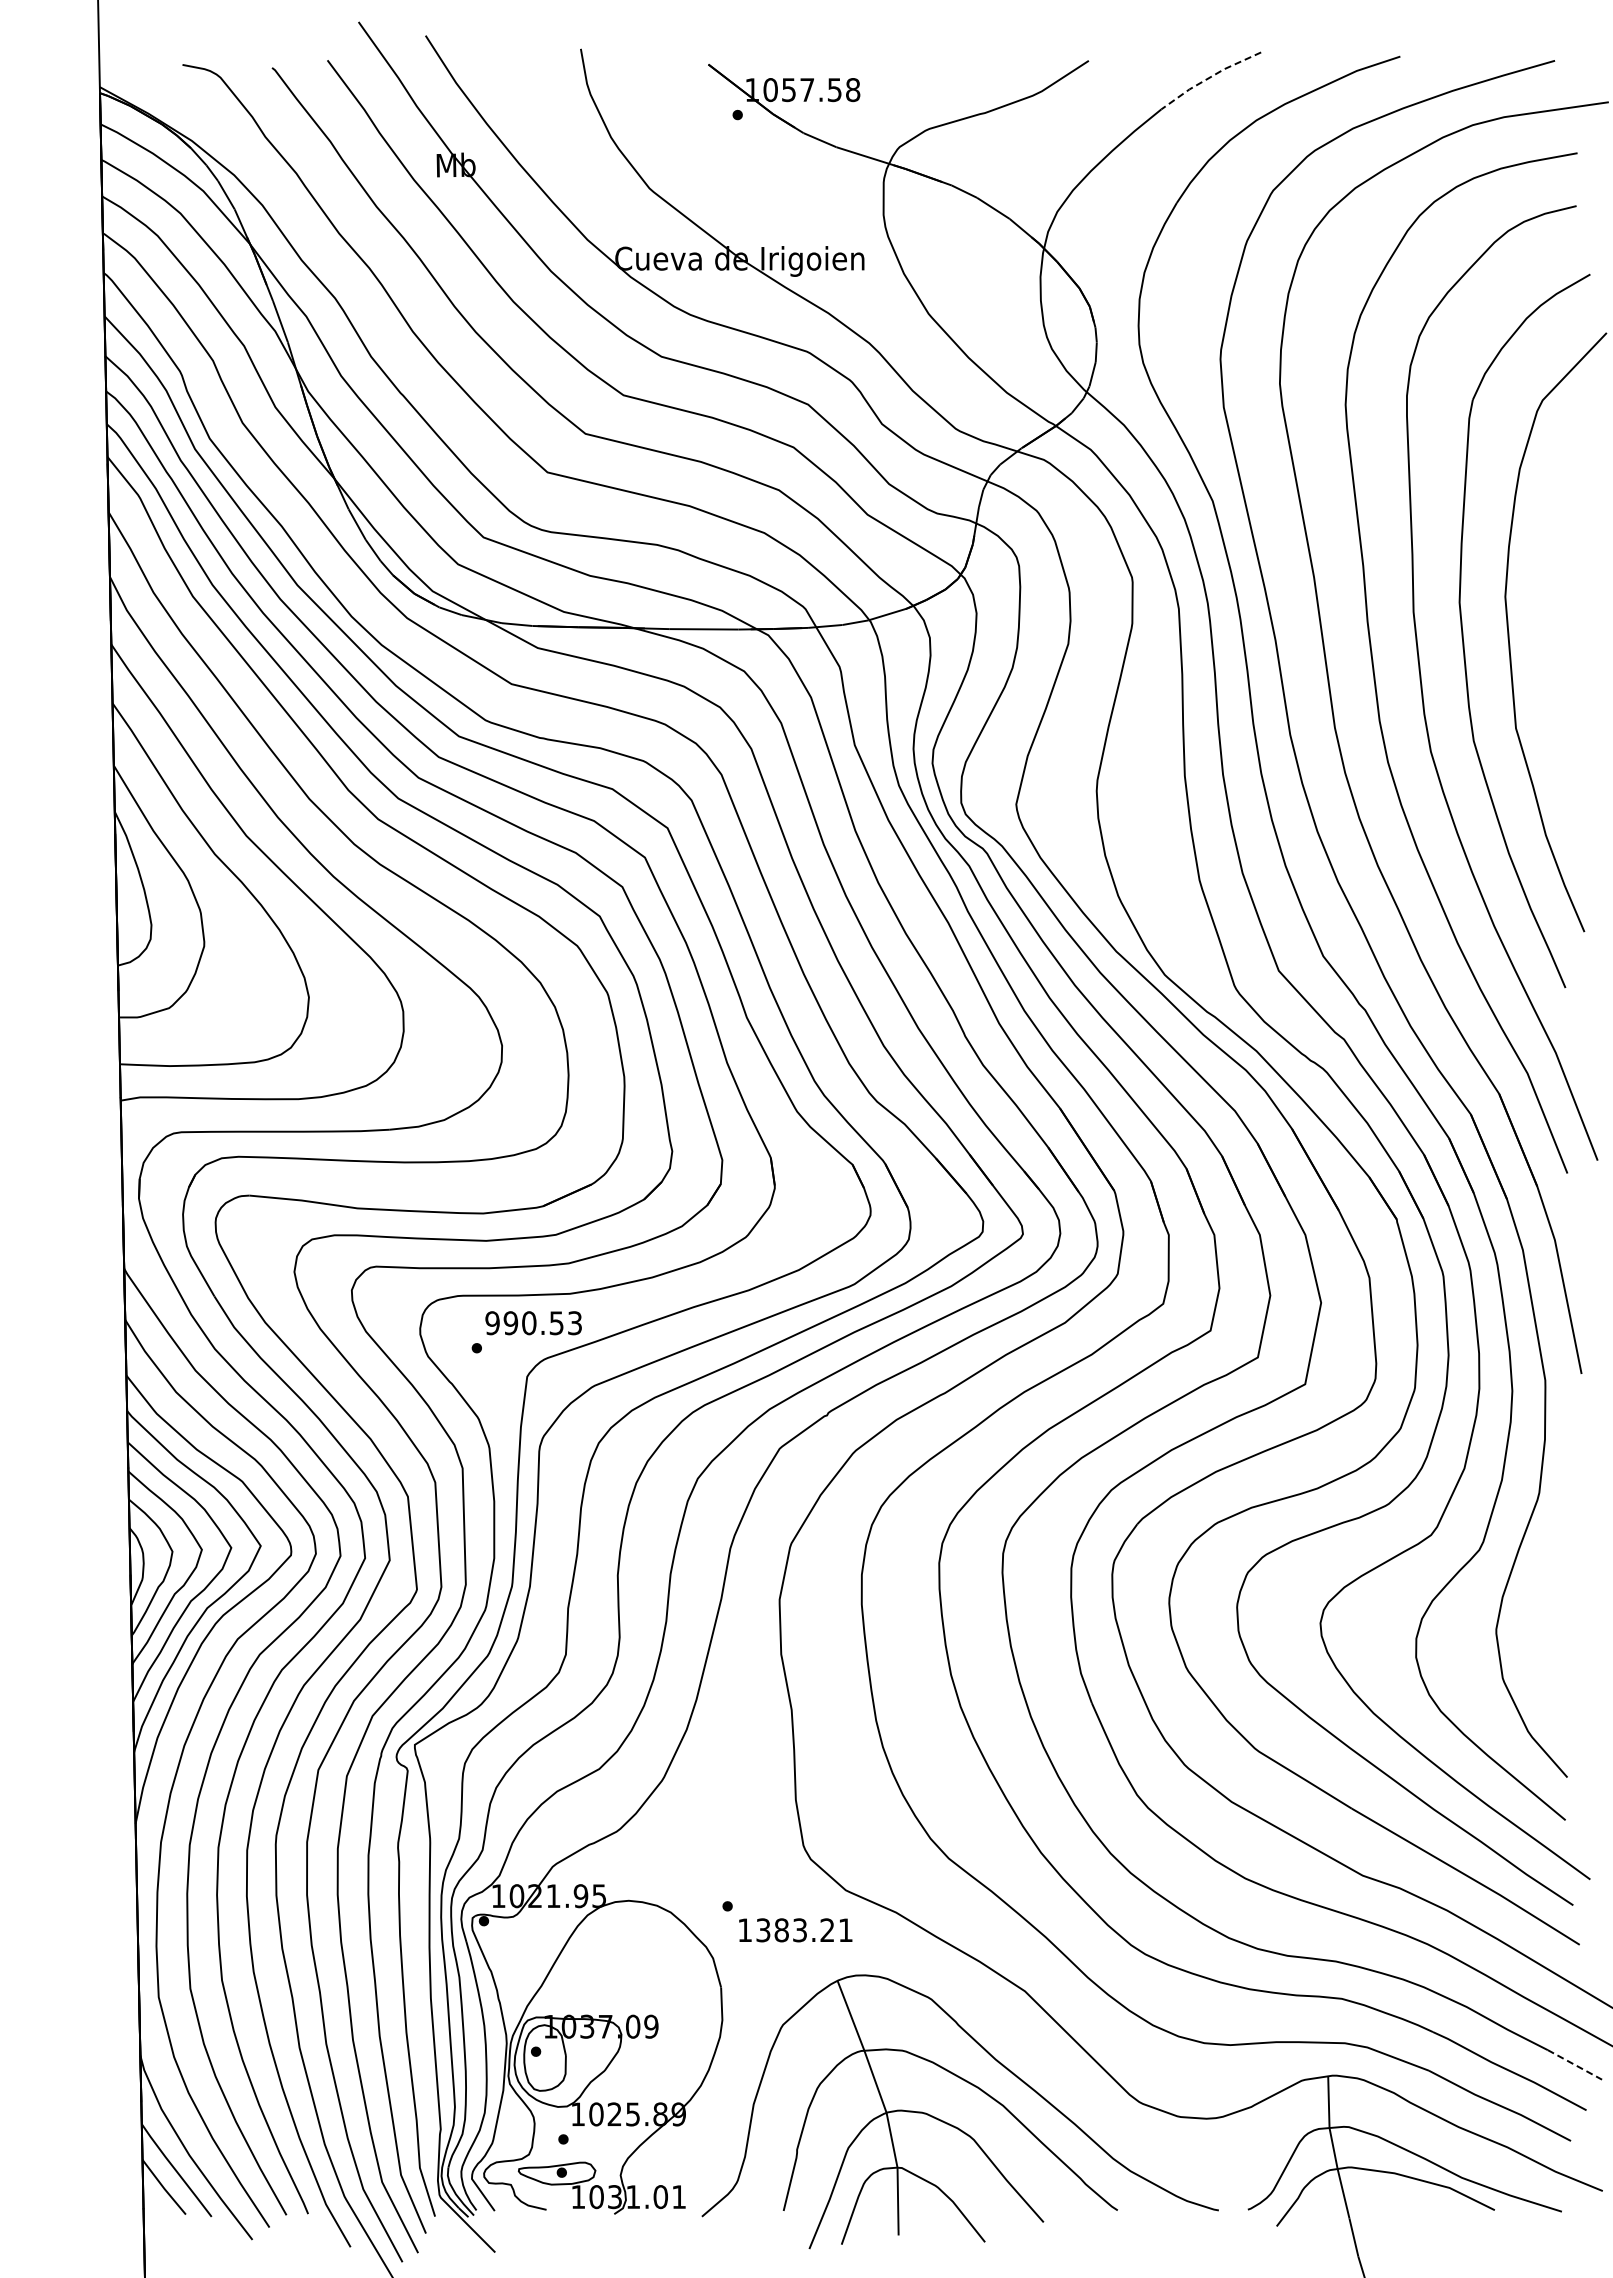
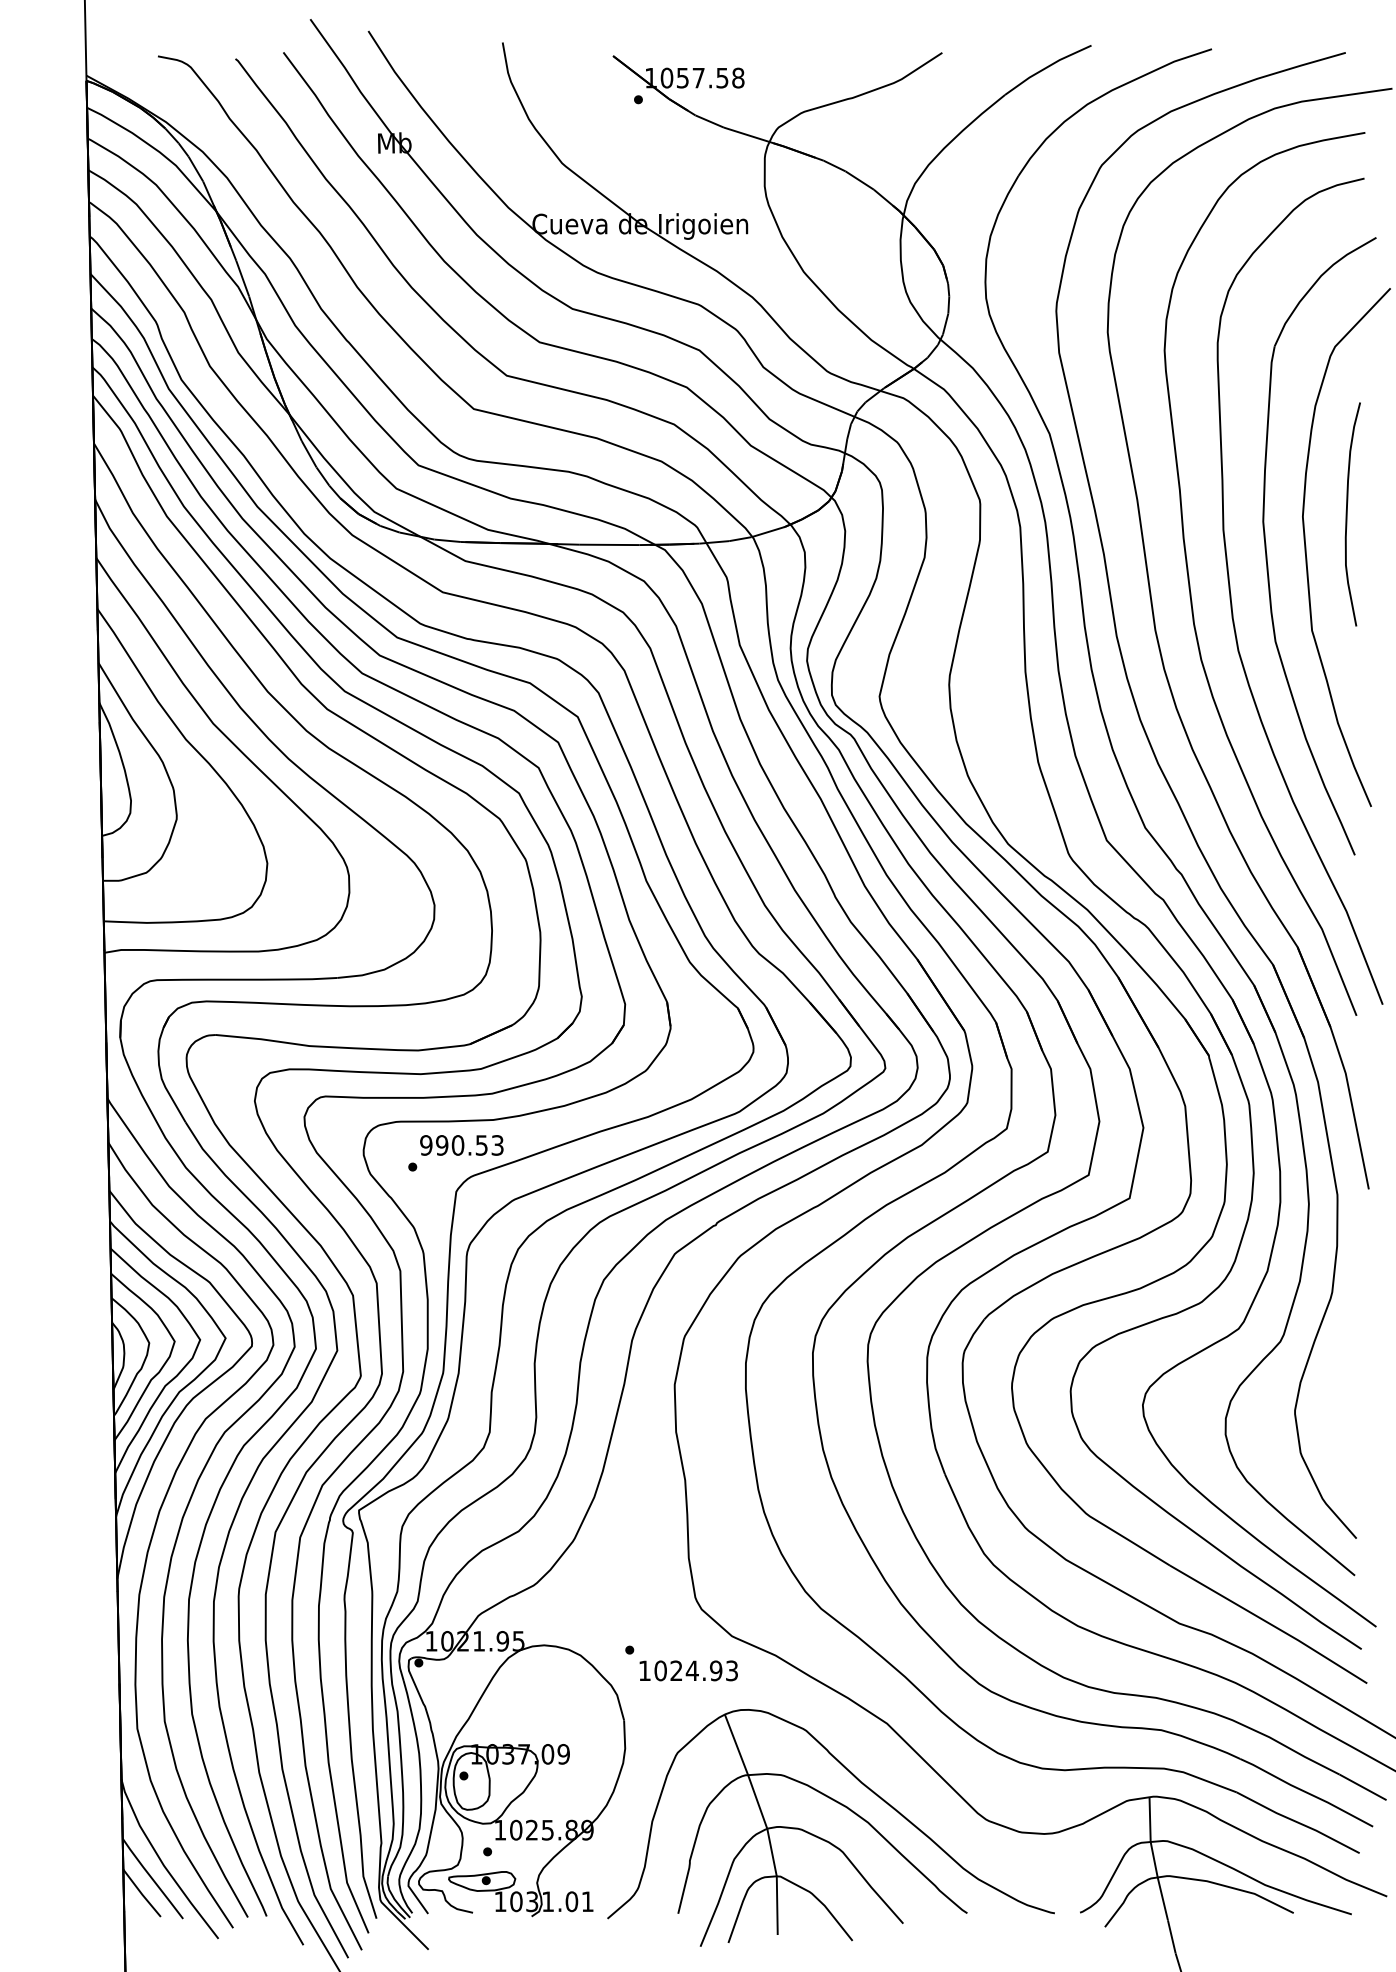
line: (1209, 78) -> (1046, 68), dashed -> solid
curve: (1556, 593) -> (1347, 513), added
text: (804, 1930) -> (696, 1671), 1383.21 -> 1024.93
line: (1574, 2064) -> (1362, 1787), dashed -> solid

